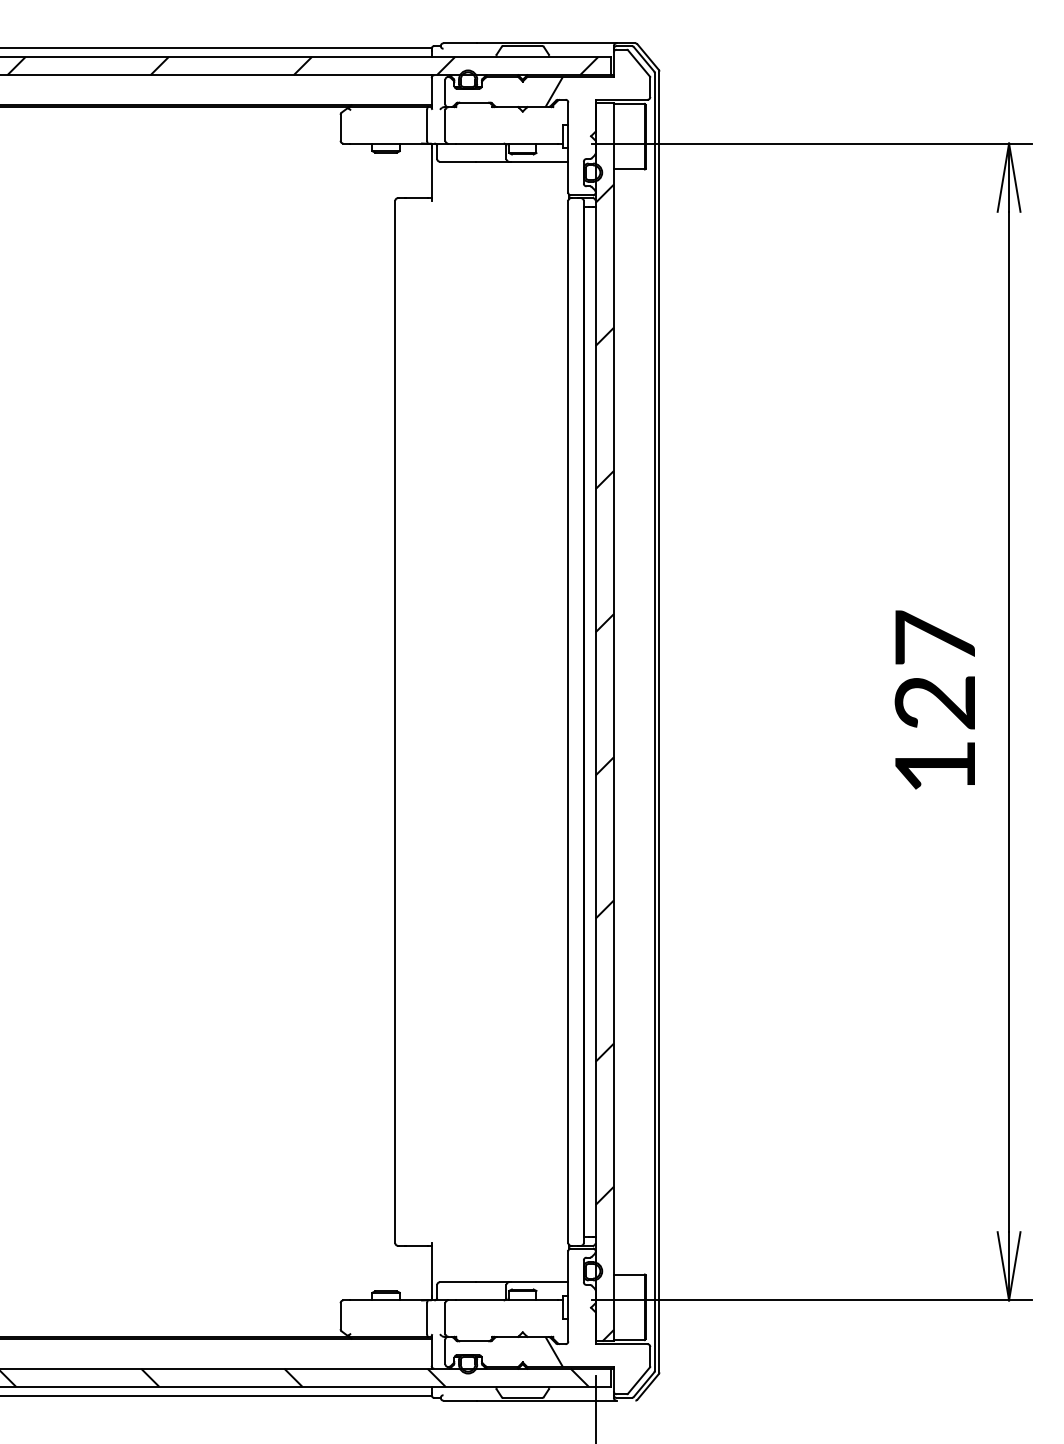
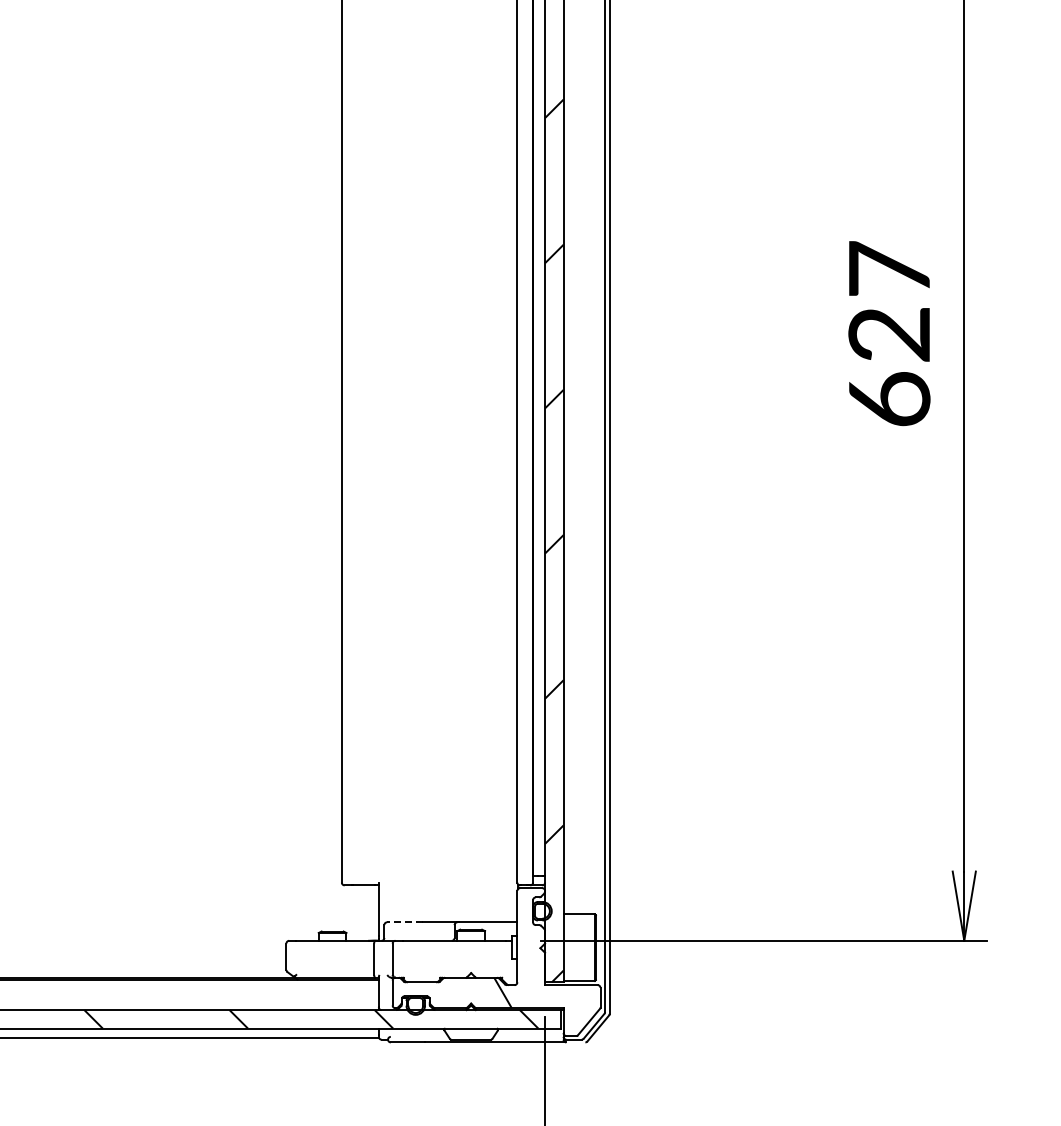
text: (935, 765) -> (889, 398), 127 -> 627
line: (457, 1282) -> (404, 922), solid -> dashed

